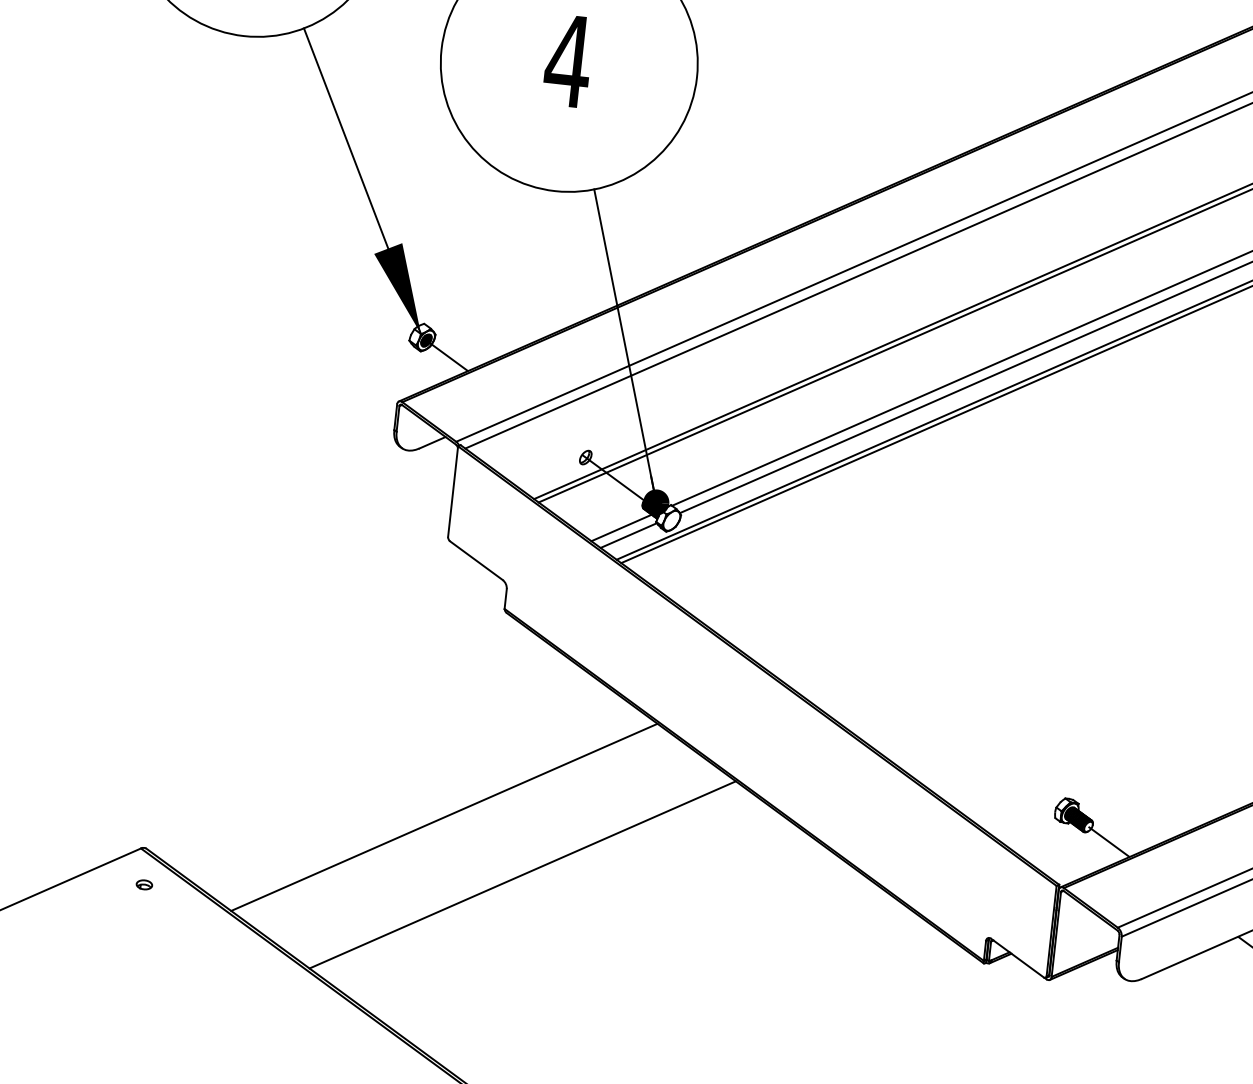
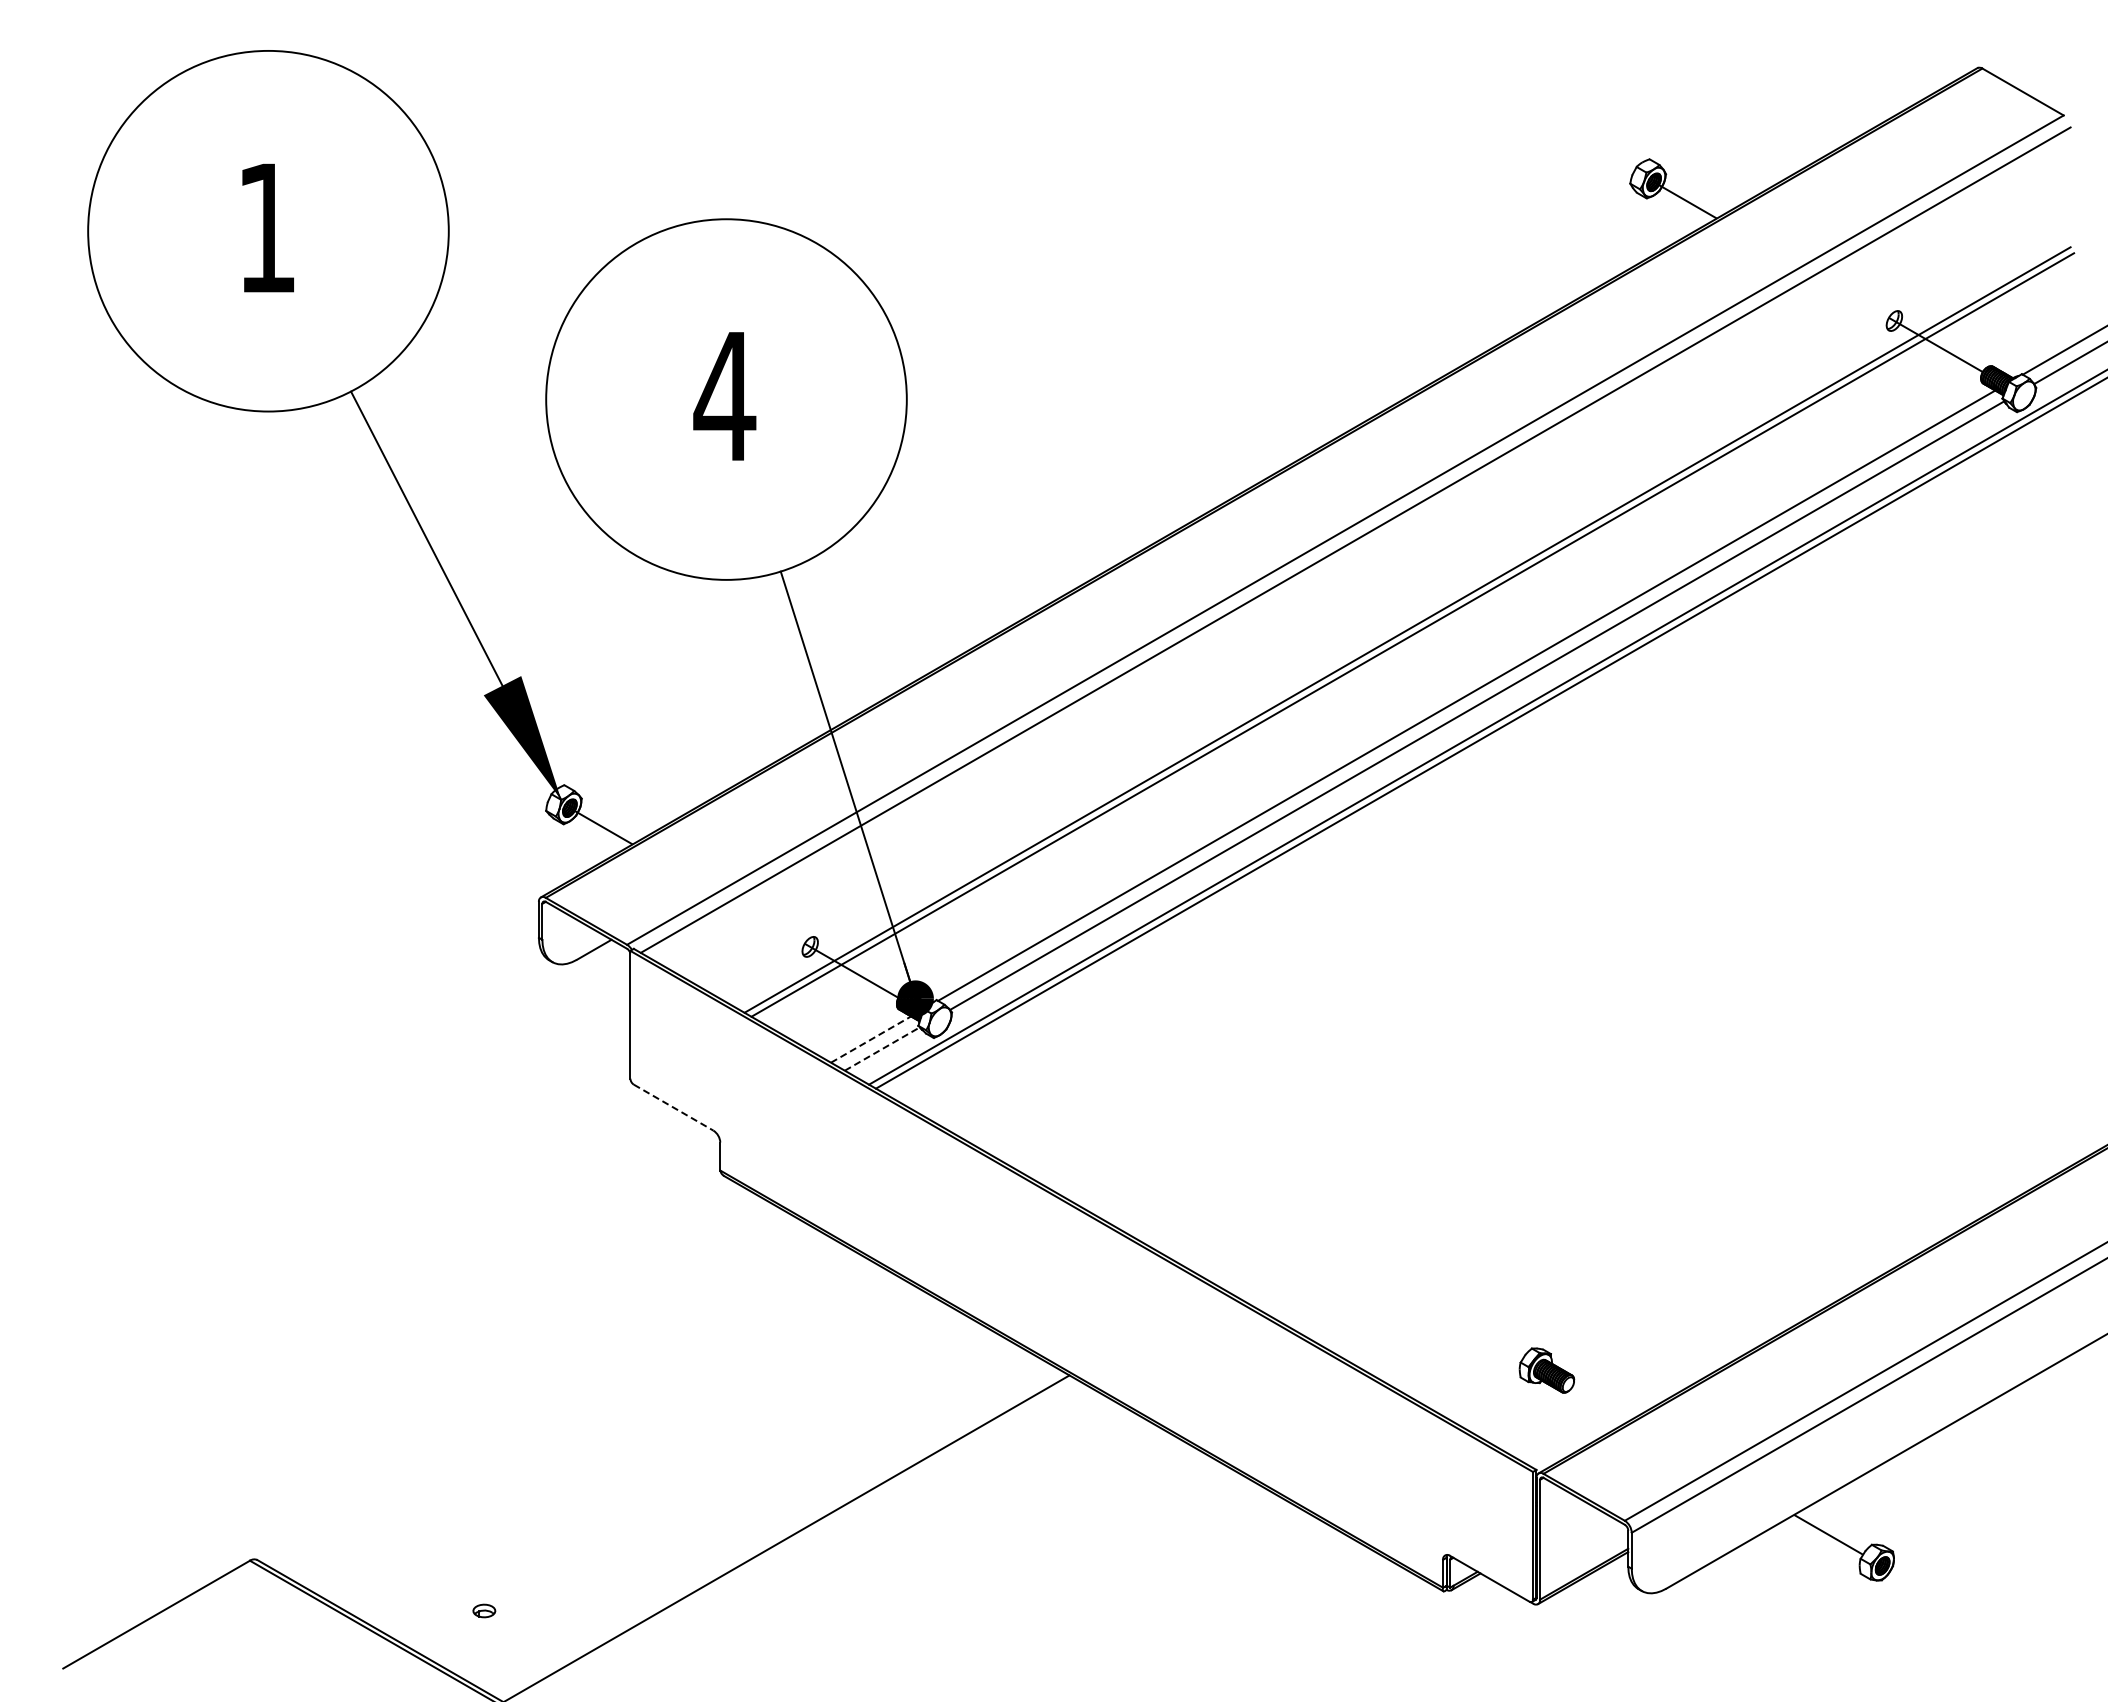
line: (621, 527) -> (871, 1039), solid -> dashed
line: (629, 535) -> (882, 1048), solid -> dashed
line: (476, 560) -> (673, 1107), solid -> dashed
line: (444, 817) -> (668, 1470), removed
line: (1109, 841) -> (1599, 1402), removed
part: (144, 884) -> (484, 1610), moved

